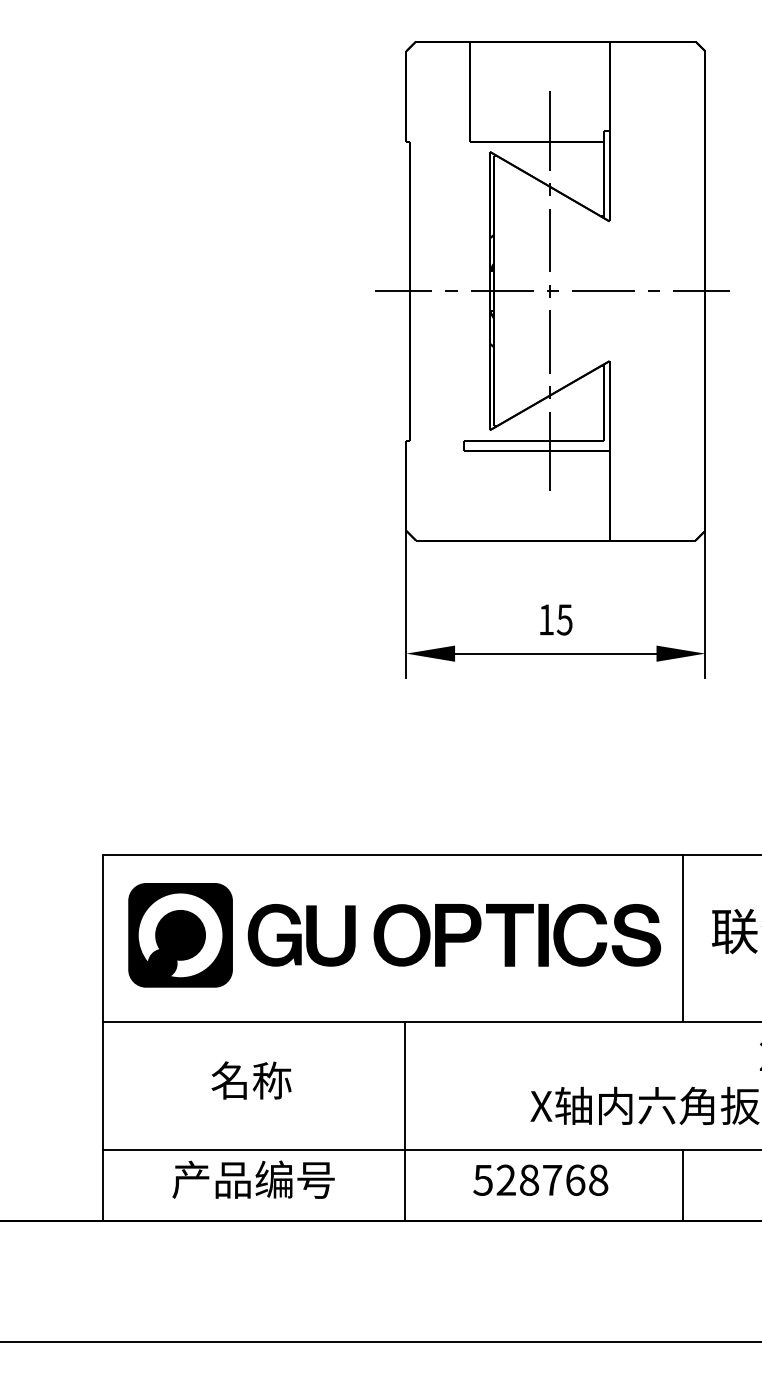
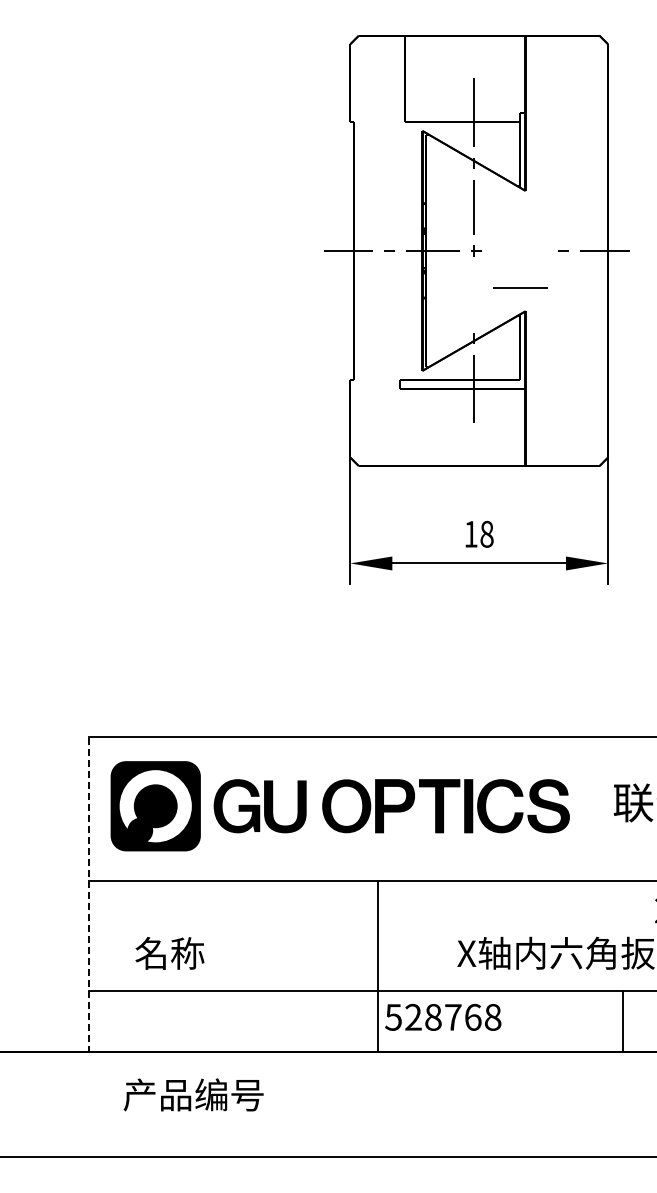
line: (603, 290) -> (520, 287), moved
line: (549, 341) -> (473, 294), removed
text: (564, 618) -> (486, 533), 15 -> 18
line: (683, 937) -> (589, 808), removed
line: (102, 1037) -> (88, 894), solid -> dashed
text: (251, 1080) -> (169, 953), moved
line: (404, 1121) -> (377, 966), moved
text: (253, 1179) -> (193, 1094), moved
text: (541, 1179) -> (443, 1016), moved
line: (683, 1185) -> (623, 1021), moved

